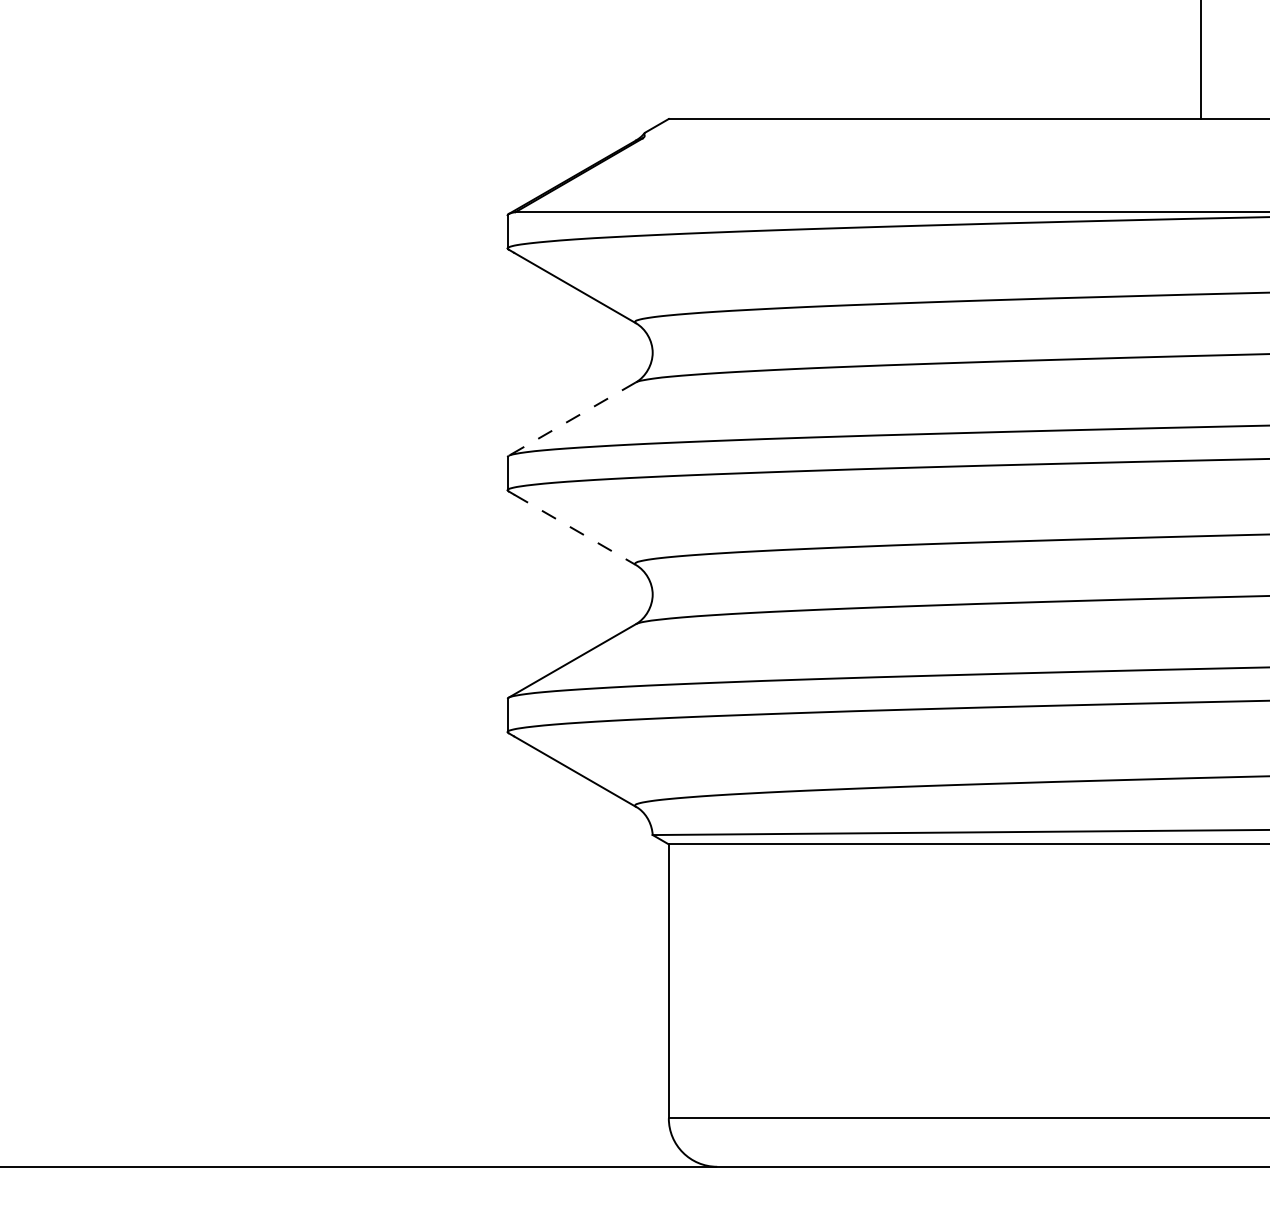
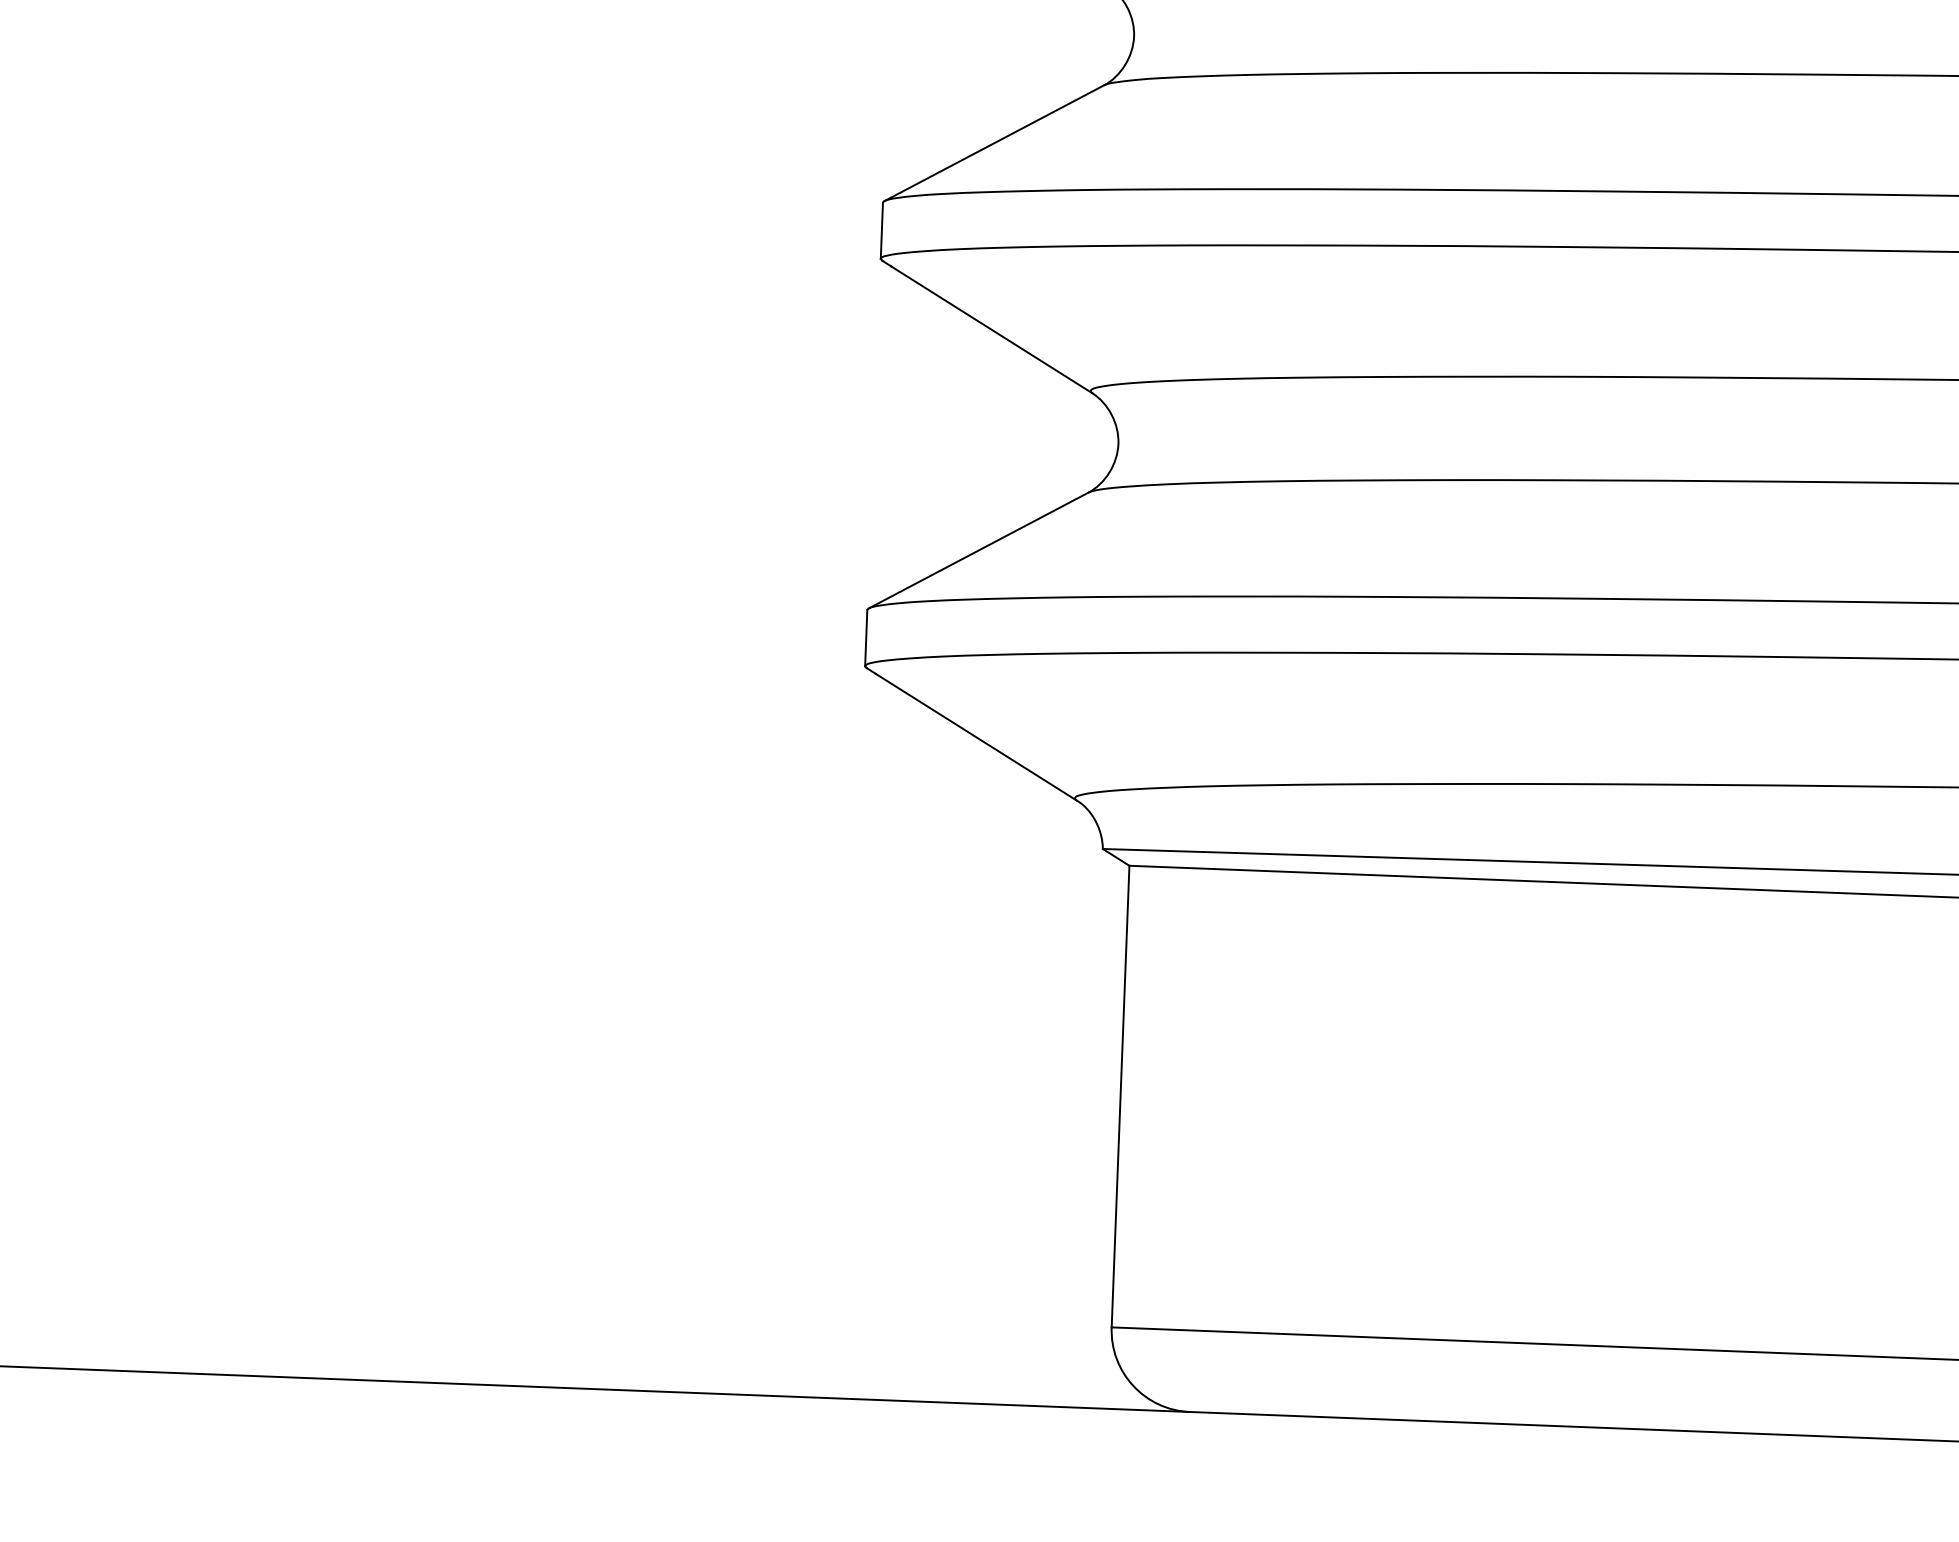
line: (572, 419) -> (994, 143), dashed -> solid
line: (575, 530) -> (992, 330), dashed -> solid

